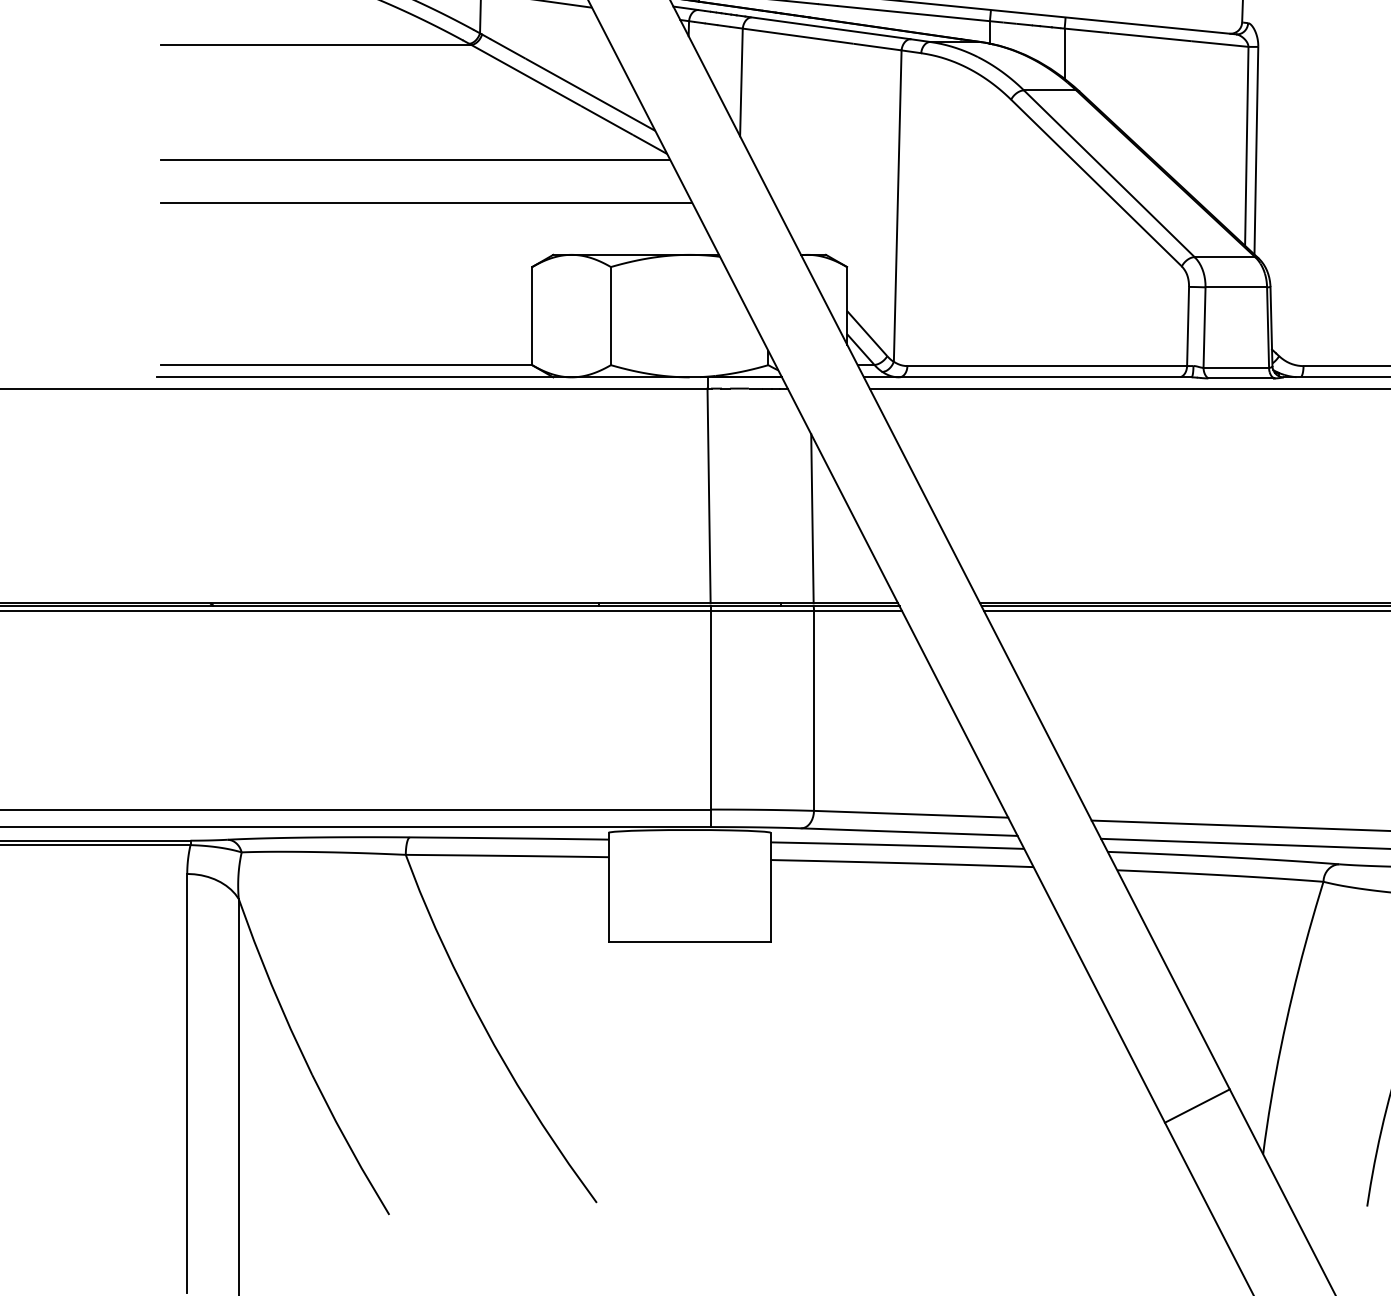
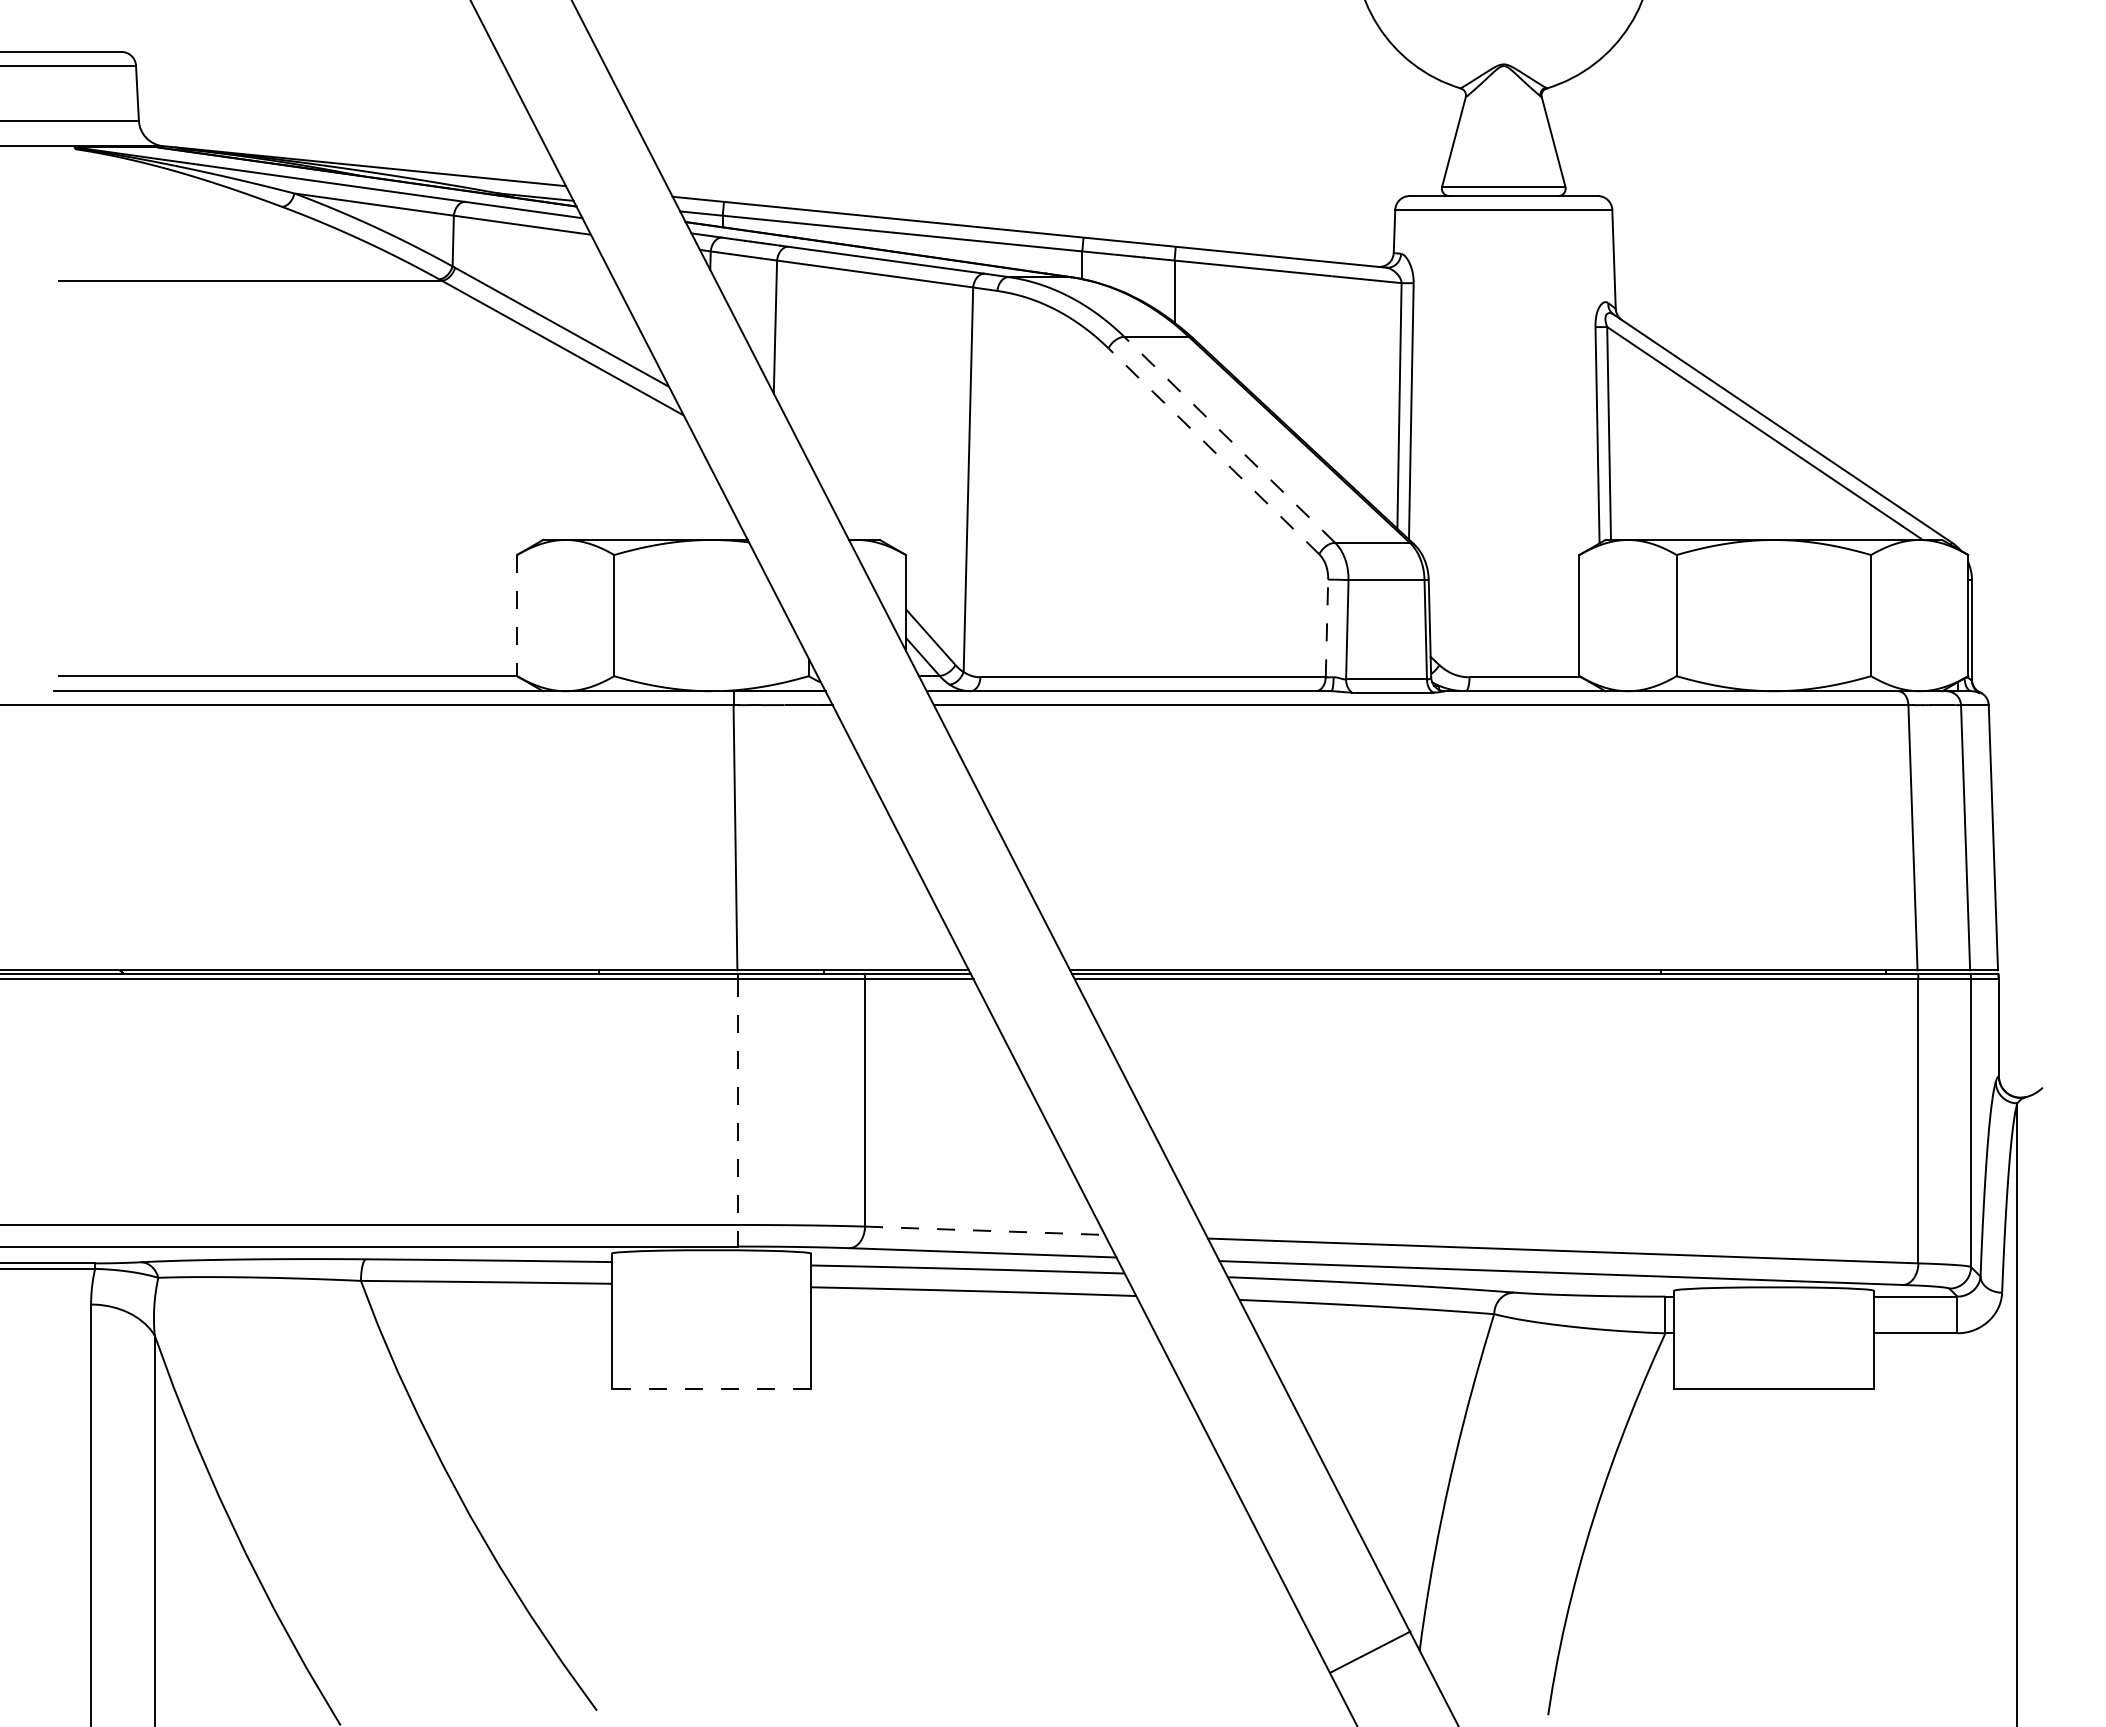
line: (415, 159) -> (372, 422), removed
line: (1109, 173) -> (1229, 439), solid -> dashed
line: (1096, 182) -> (1213, 450), solid -> dashed
line: (426, 202) -> (386, 475), removed
line: (532, 316) -> (517, 615), solid -> dashed
line: (1187, 326) -> (1326, 628), solid -> dashed
line: (811, 518) -> (862, 865), removed
line: (710, 718) -> (737, 1112), solid -> dashed
line: (910, 814) -> (984, 1230), solid -> dashed
line: (689, 941) -> (711, 1388), solid -> dashed
line: (1197, 1105) -> (1370, 1651), moved

